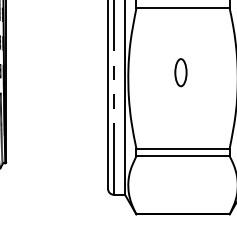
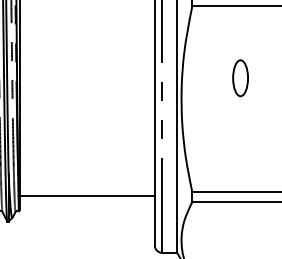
part: (180, 72) -> (239, 78), moved
line: (57, 151) -> (87, 195), added

